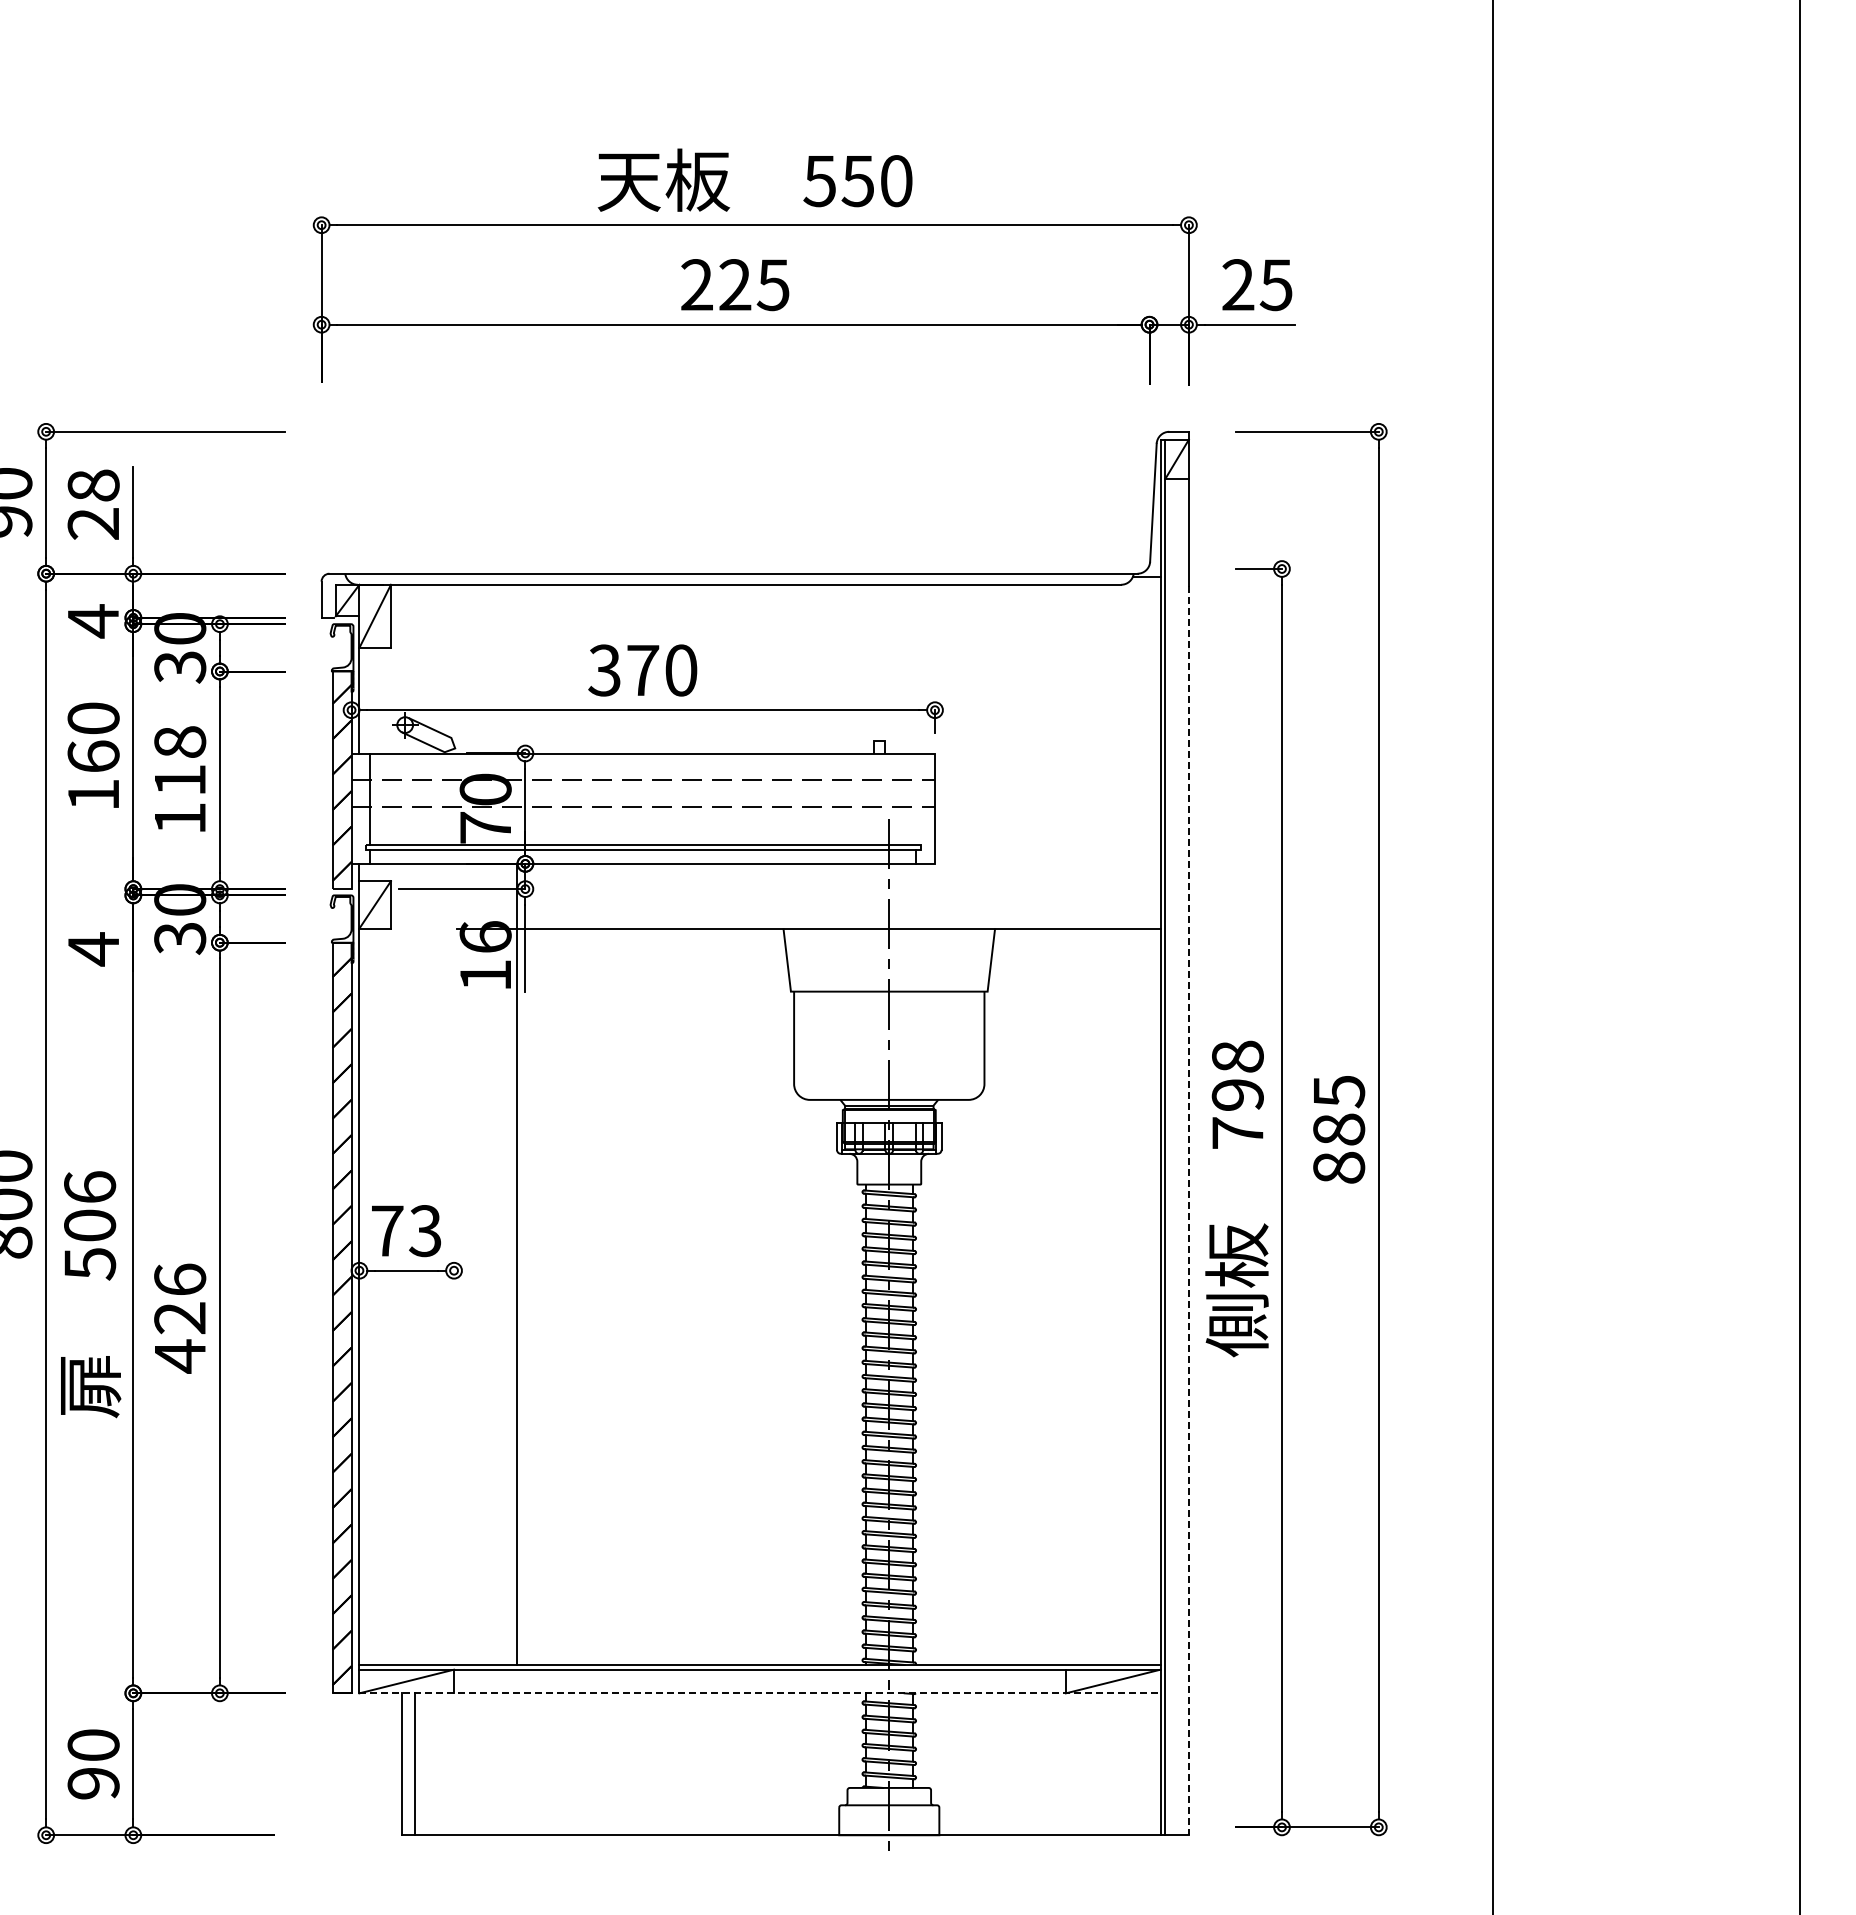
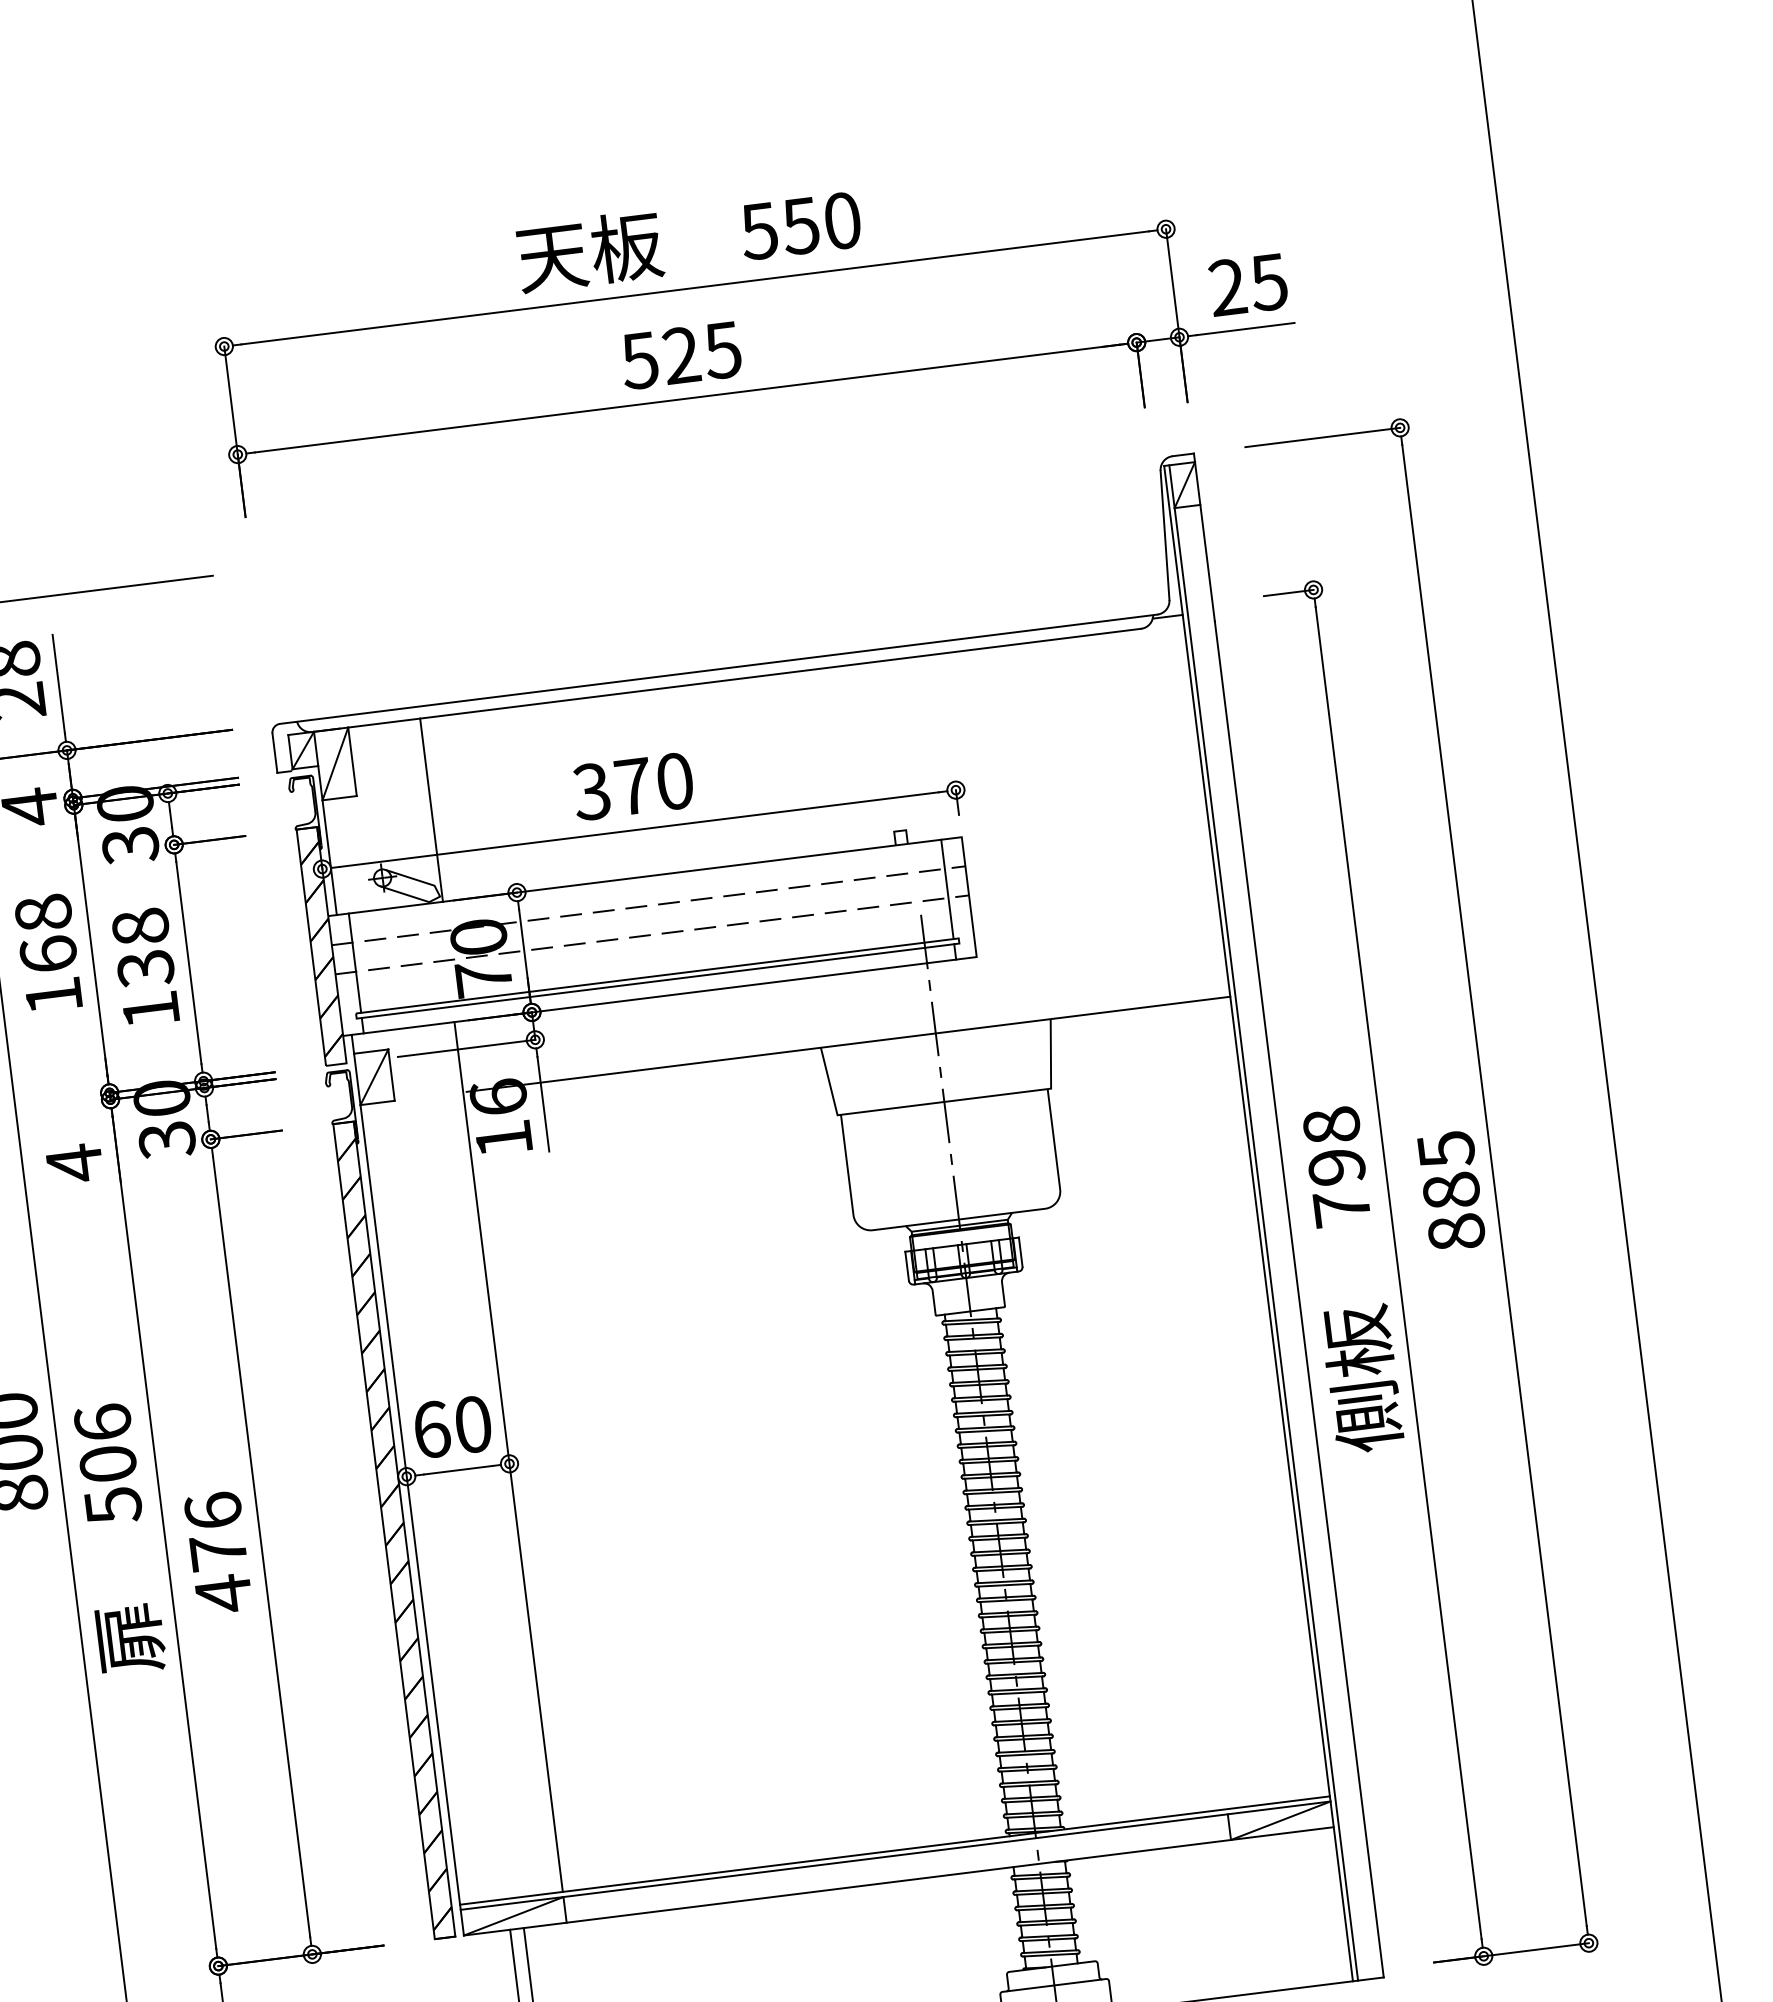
text: (696, 285) -> (639, 361), 225 -> 525
line: (457, 668) -> (431, 809), added
text: (93, 718) -> (43, 913), 160 -> 168
text: (180, 781) -> (146, 969), 118 -> 138
line: (916, 798) -> (947, 888), added
line: (1188, 1211) -> (1298, 1300), dashed -> solid
text: (406, 1231) -> (452, 1427), 73 -> 60
line: (517, 1263) -> (509, 1455), moved
text: (179, 1318) -> (217, 1552), 426 -> 476
line: (759, 1693) -> (898, 1881), dashed -> solid

